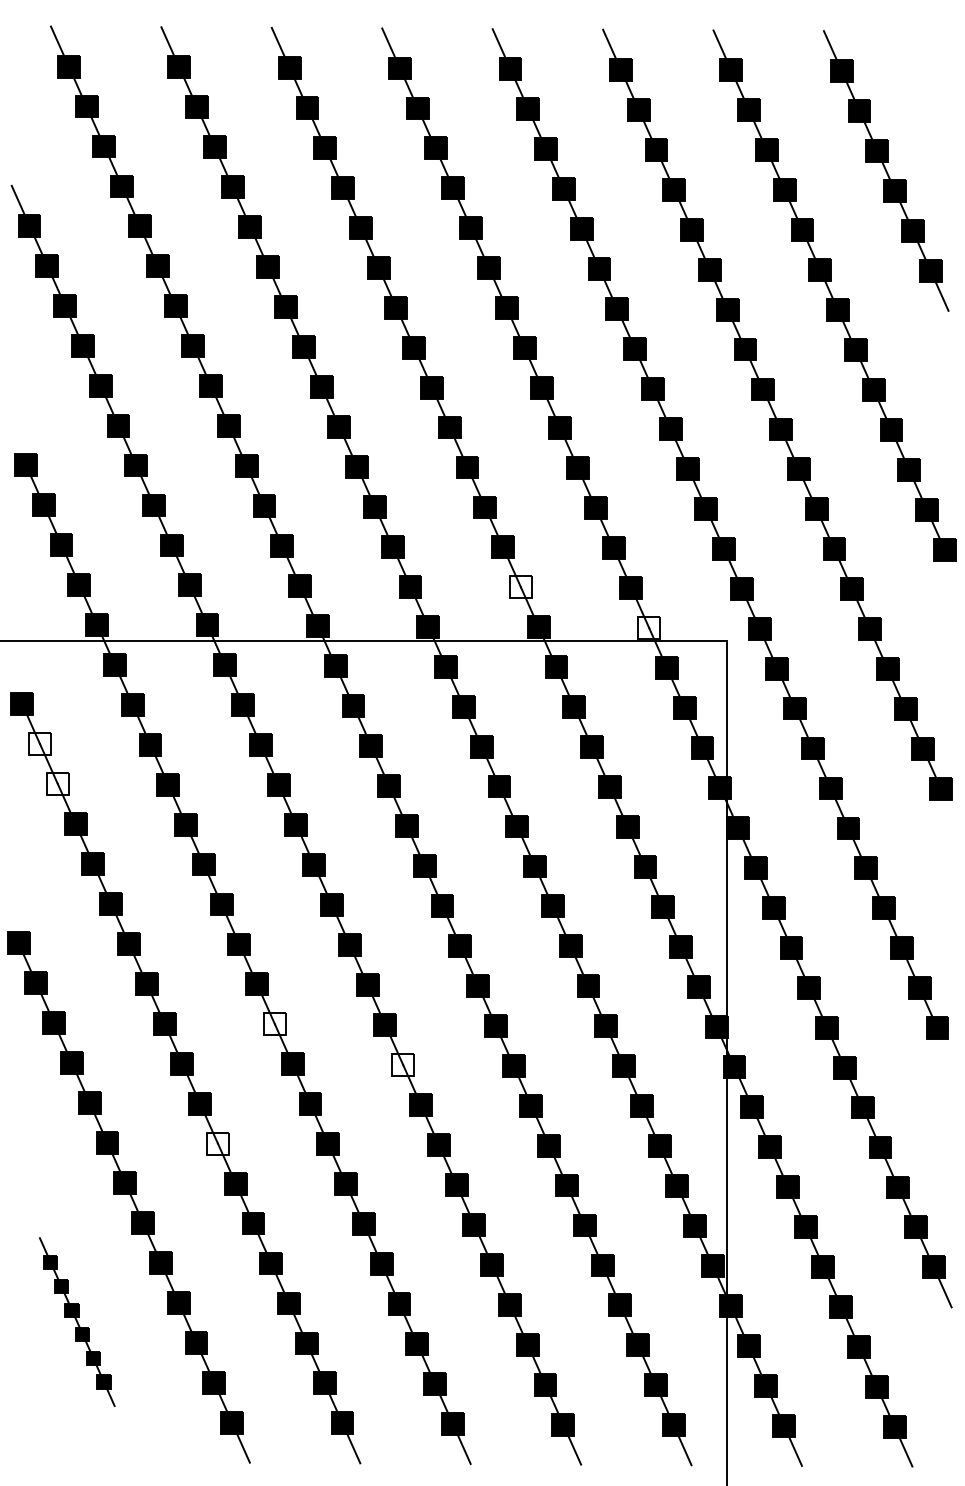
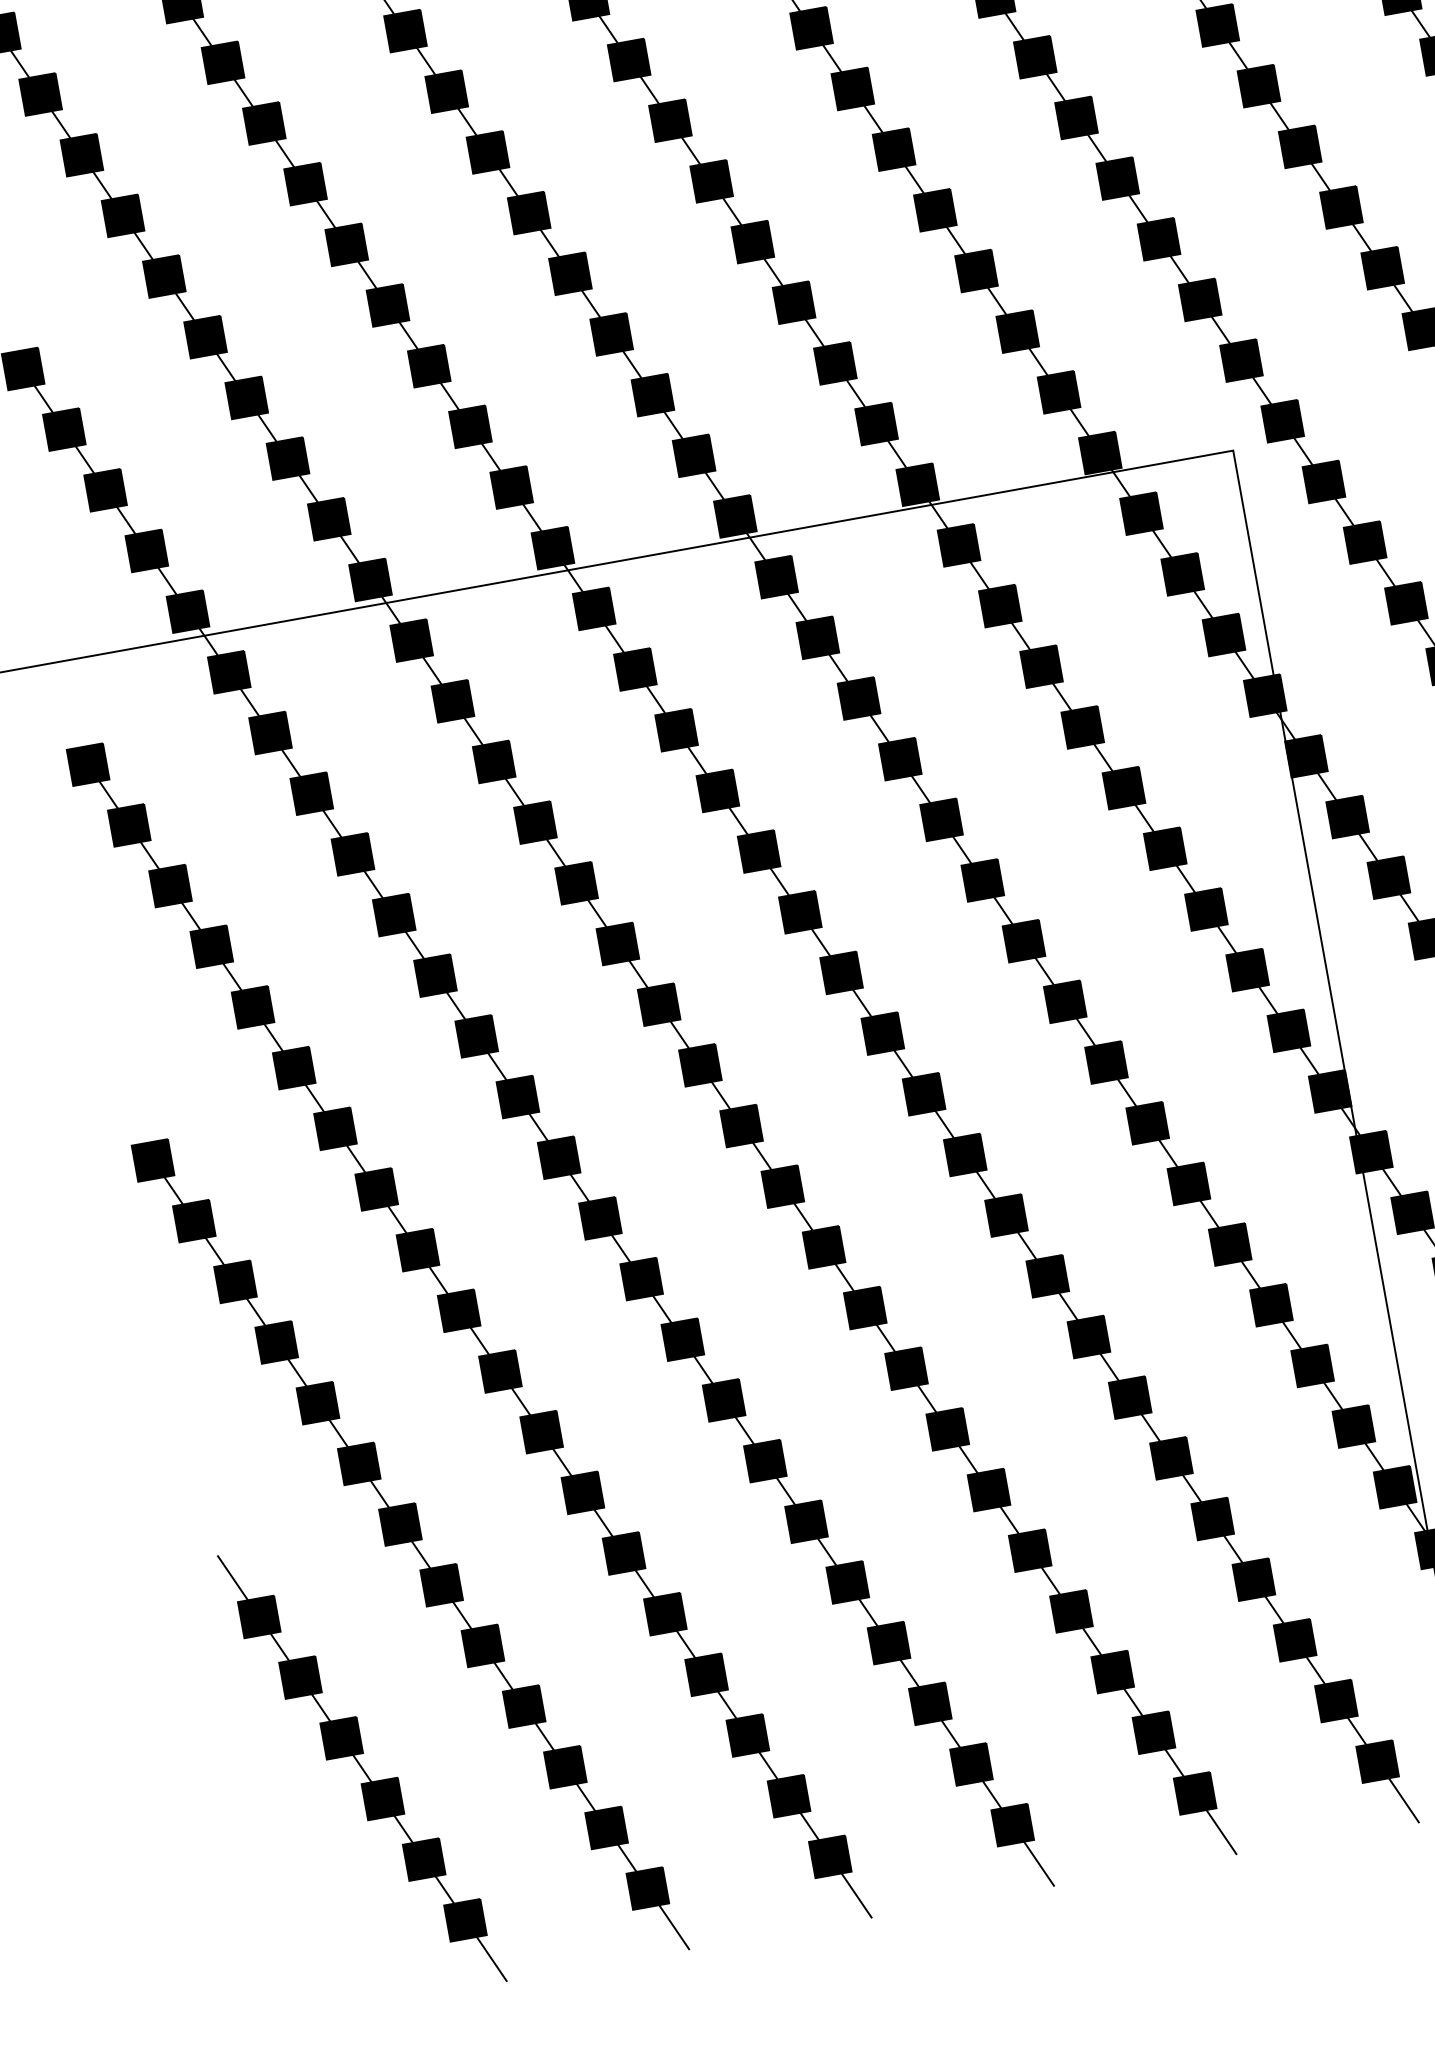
fill: (520, 587) -> (875, 424), added
fill: (649, 627) -> (1100, 452), added
fill: (39, 743) -> (128, 824), added
fill: (57, 783) -> (169, 885), added
fill: (274, 1024) -> (599, 1218), added
fill: (403, 1064) -> (824, 1246), added
fill: (217, 1143) -> (540, 1432), added
part: (77, 1321) -> (362, 1767), size x1.67

